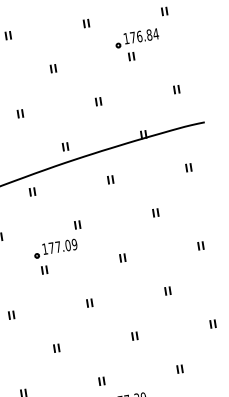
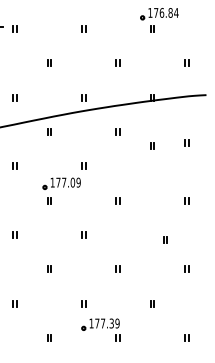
part: (188, 167) -> (186, 142), moved
part: (155, 211) -> (152, 145), moved
part: (167, 290) -> (165, 239), moved

